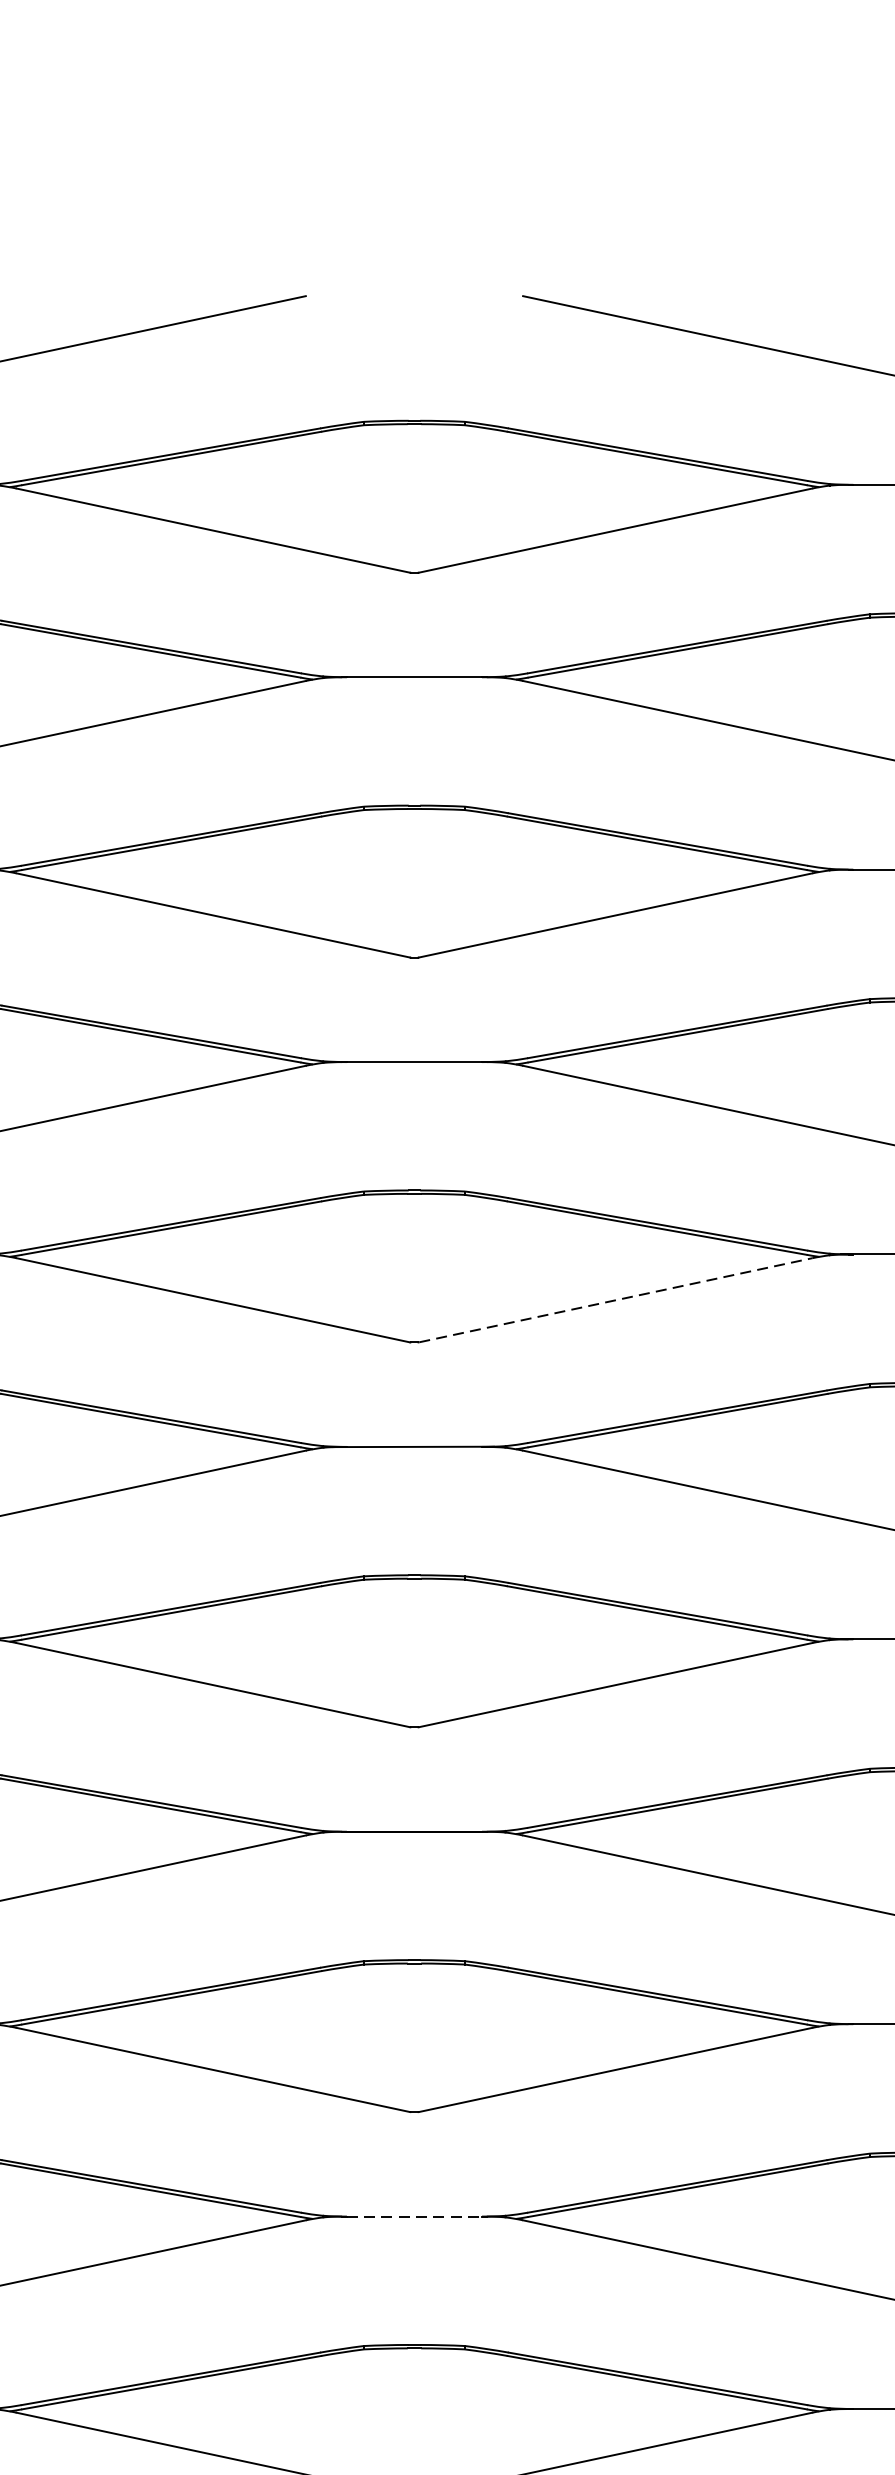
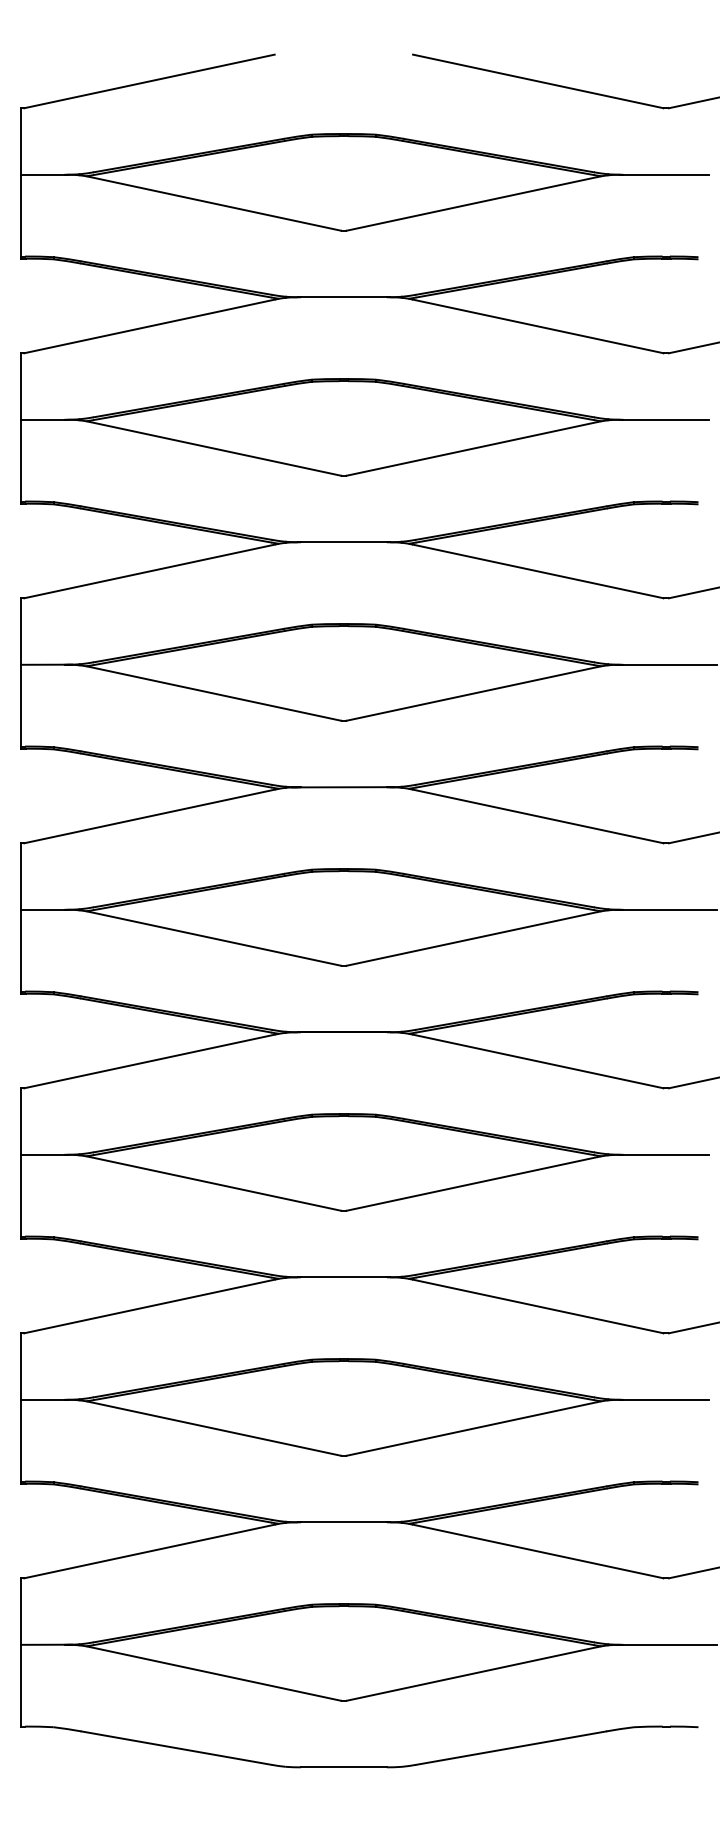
line: (616, 1299) -> (472, 693), dashed -> solid
line: (415, 2216) -> (344, 1277), dashed -> solid

